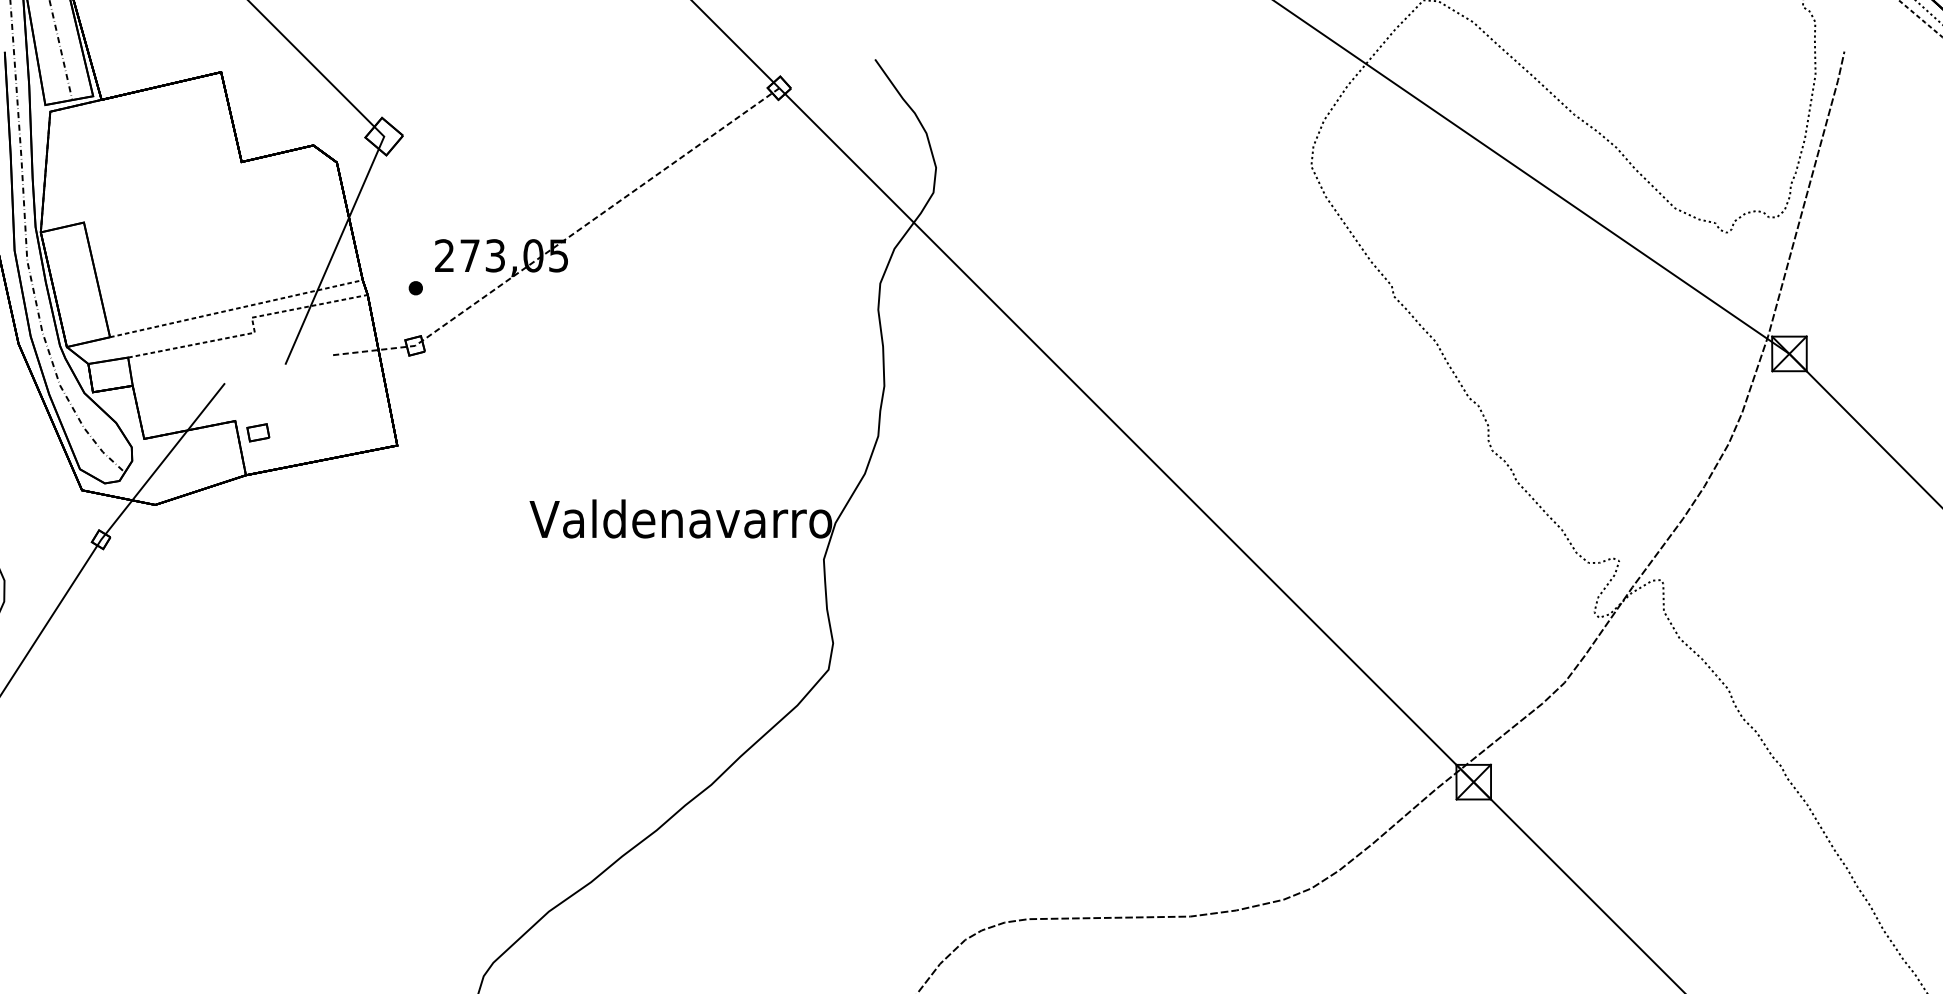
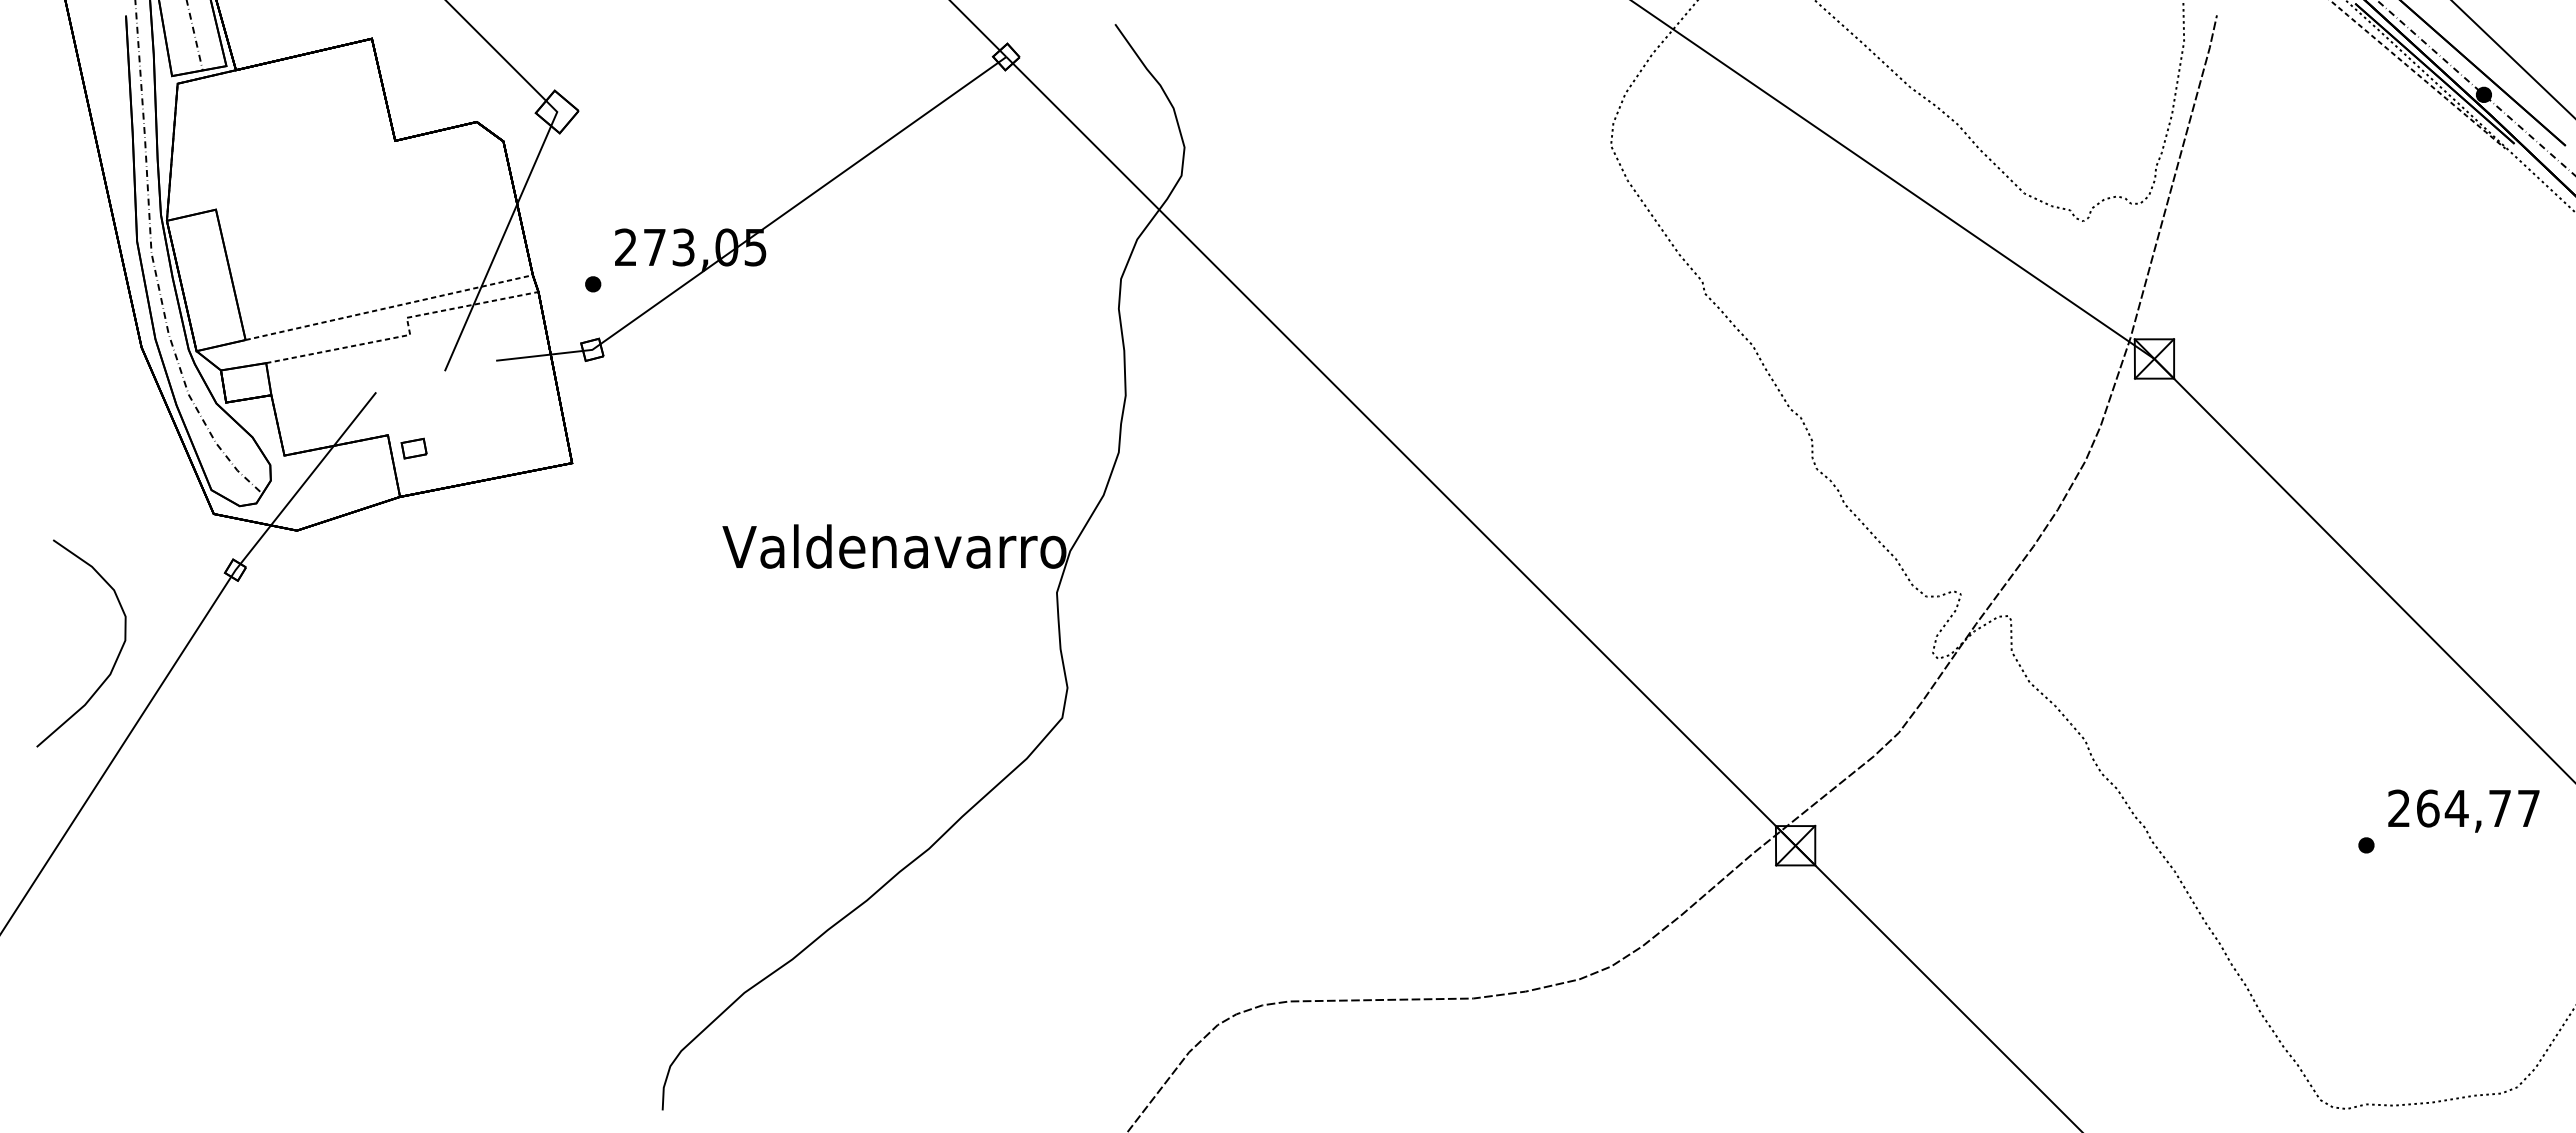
line: (562, 241) -> (759, 231), dashed -> solid

